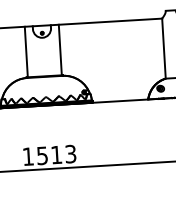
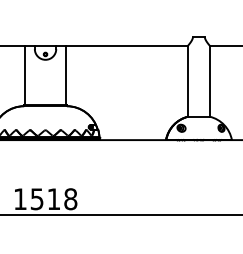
text: (70, 154) -> (70, 199), 1513 -> 1518

